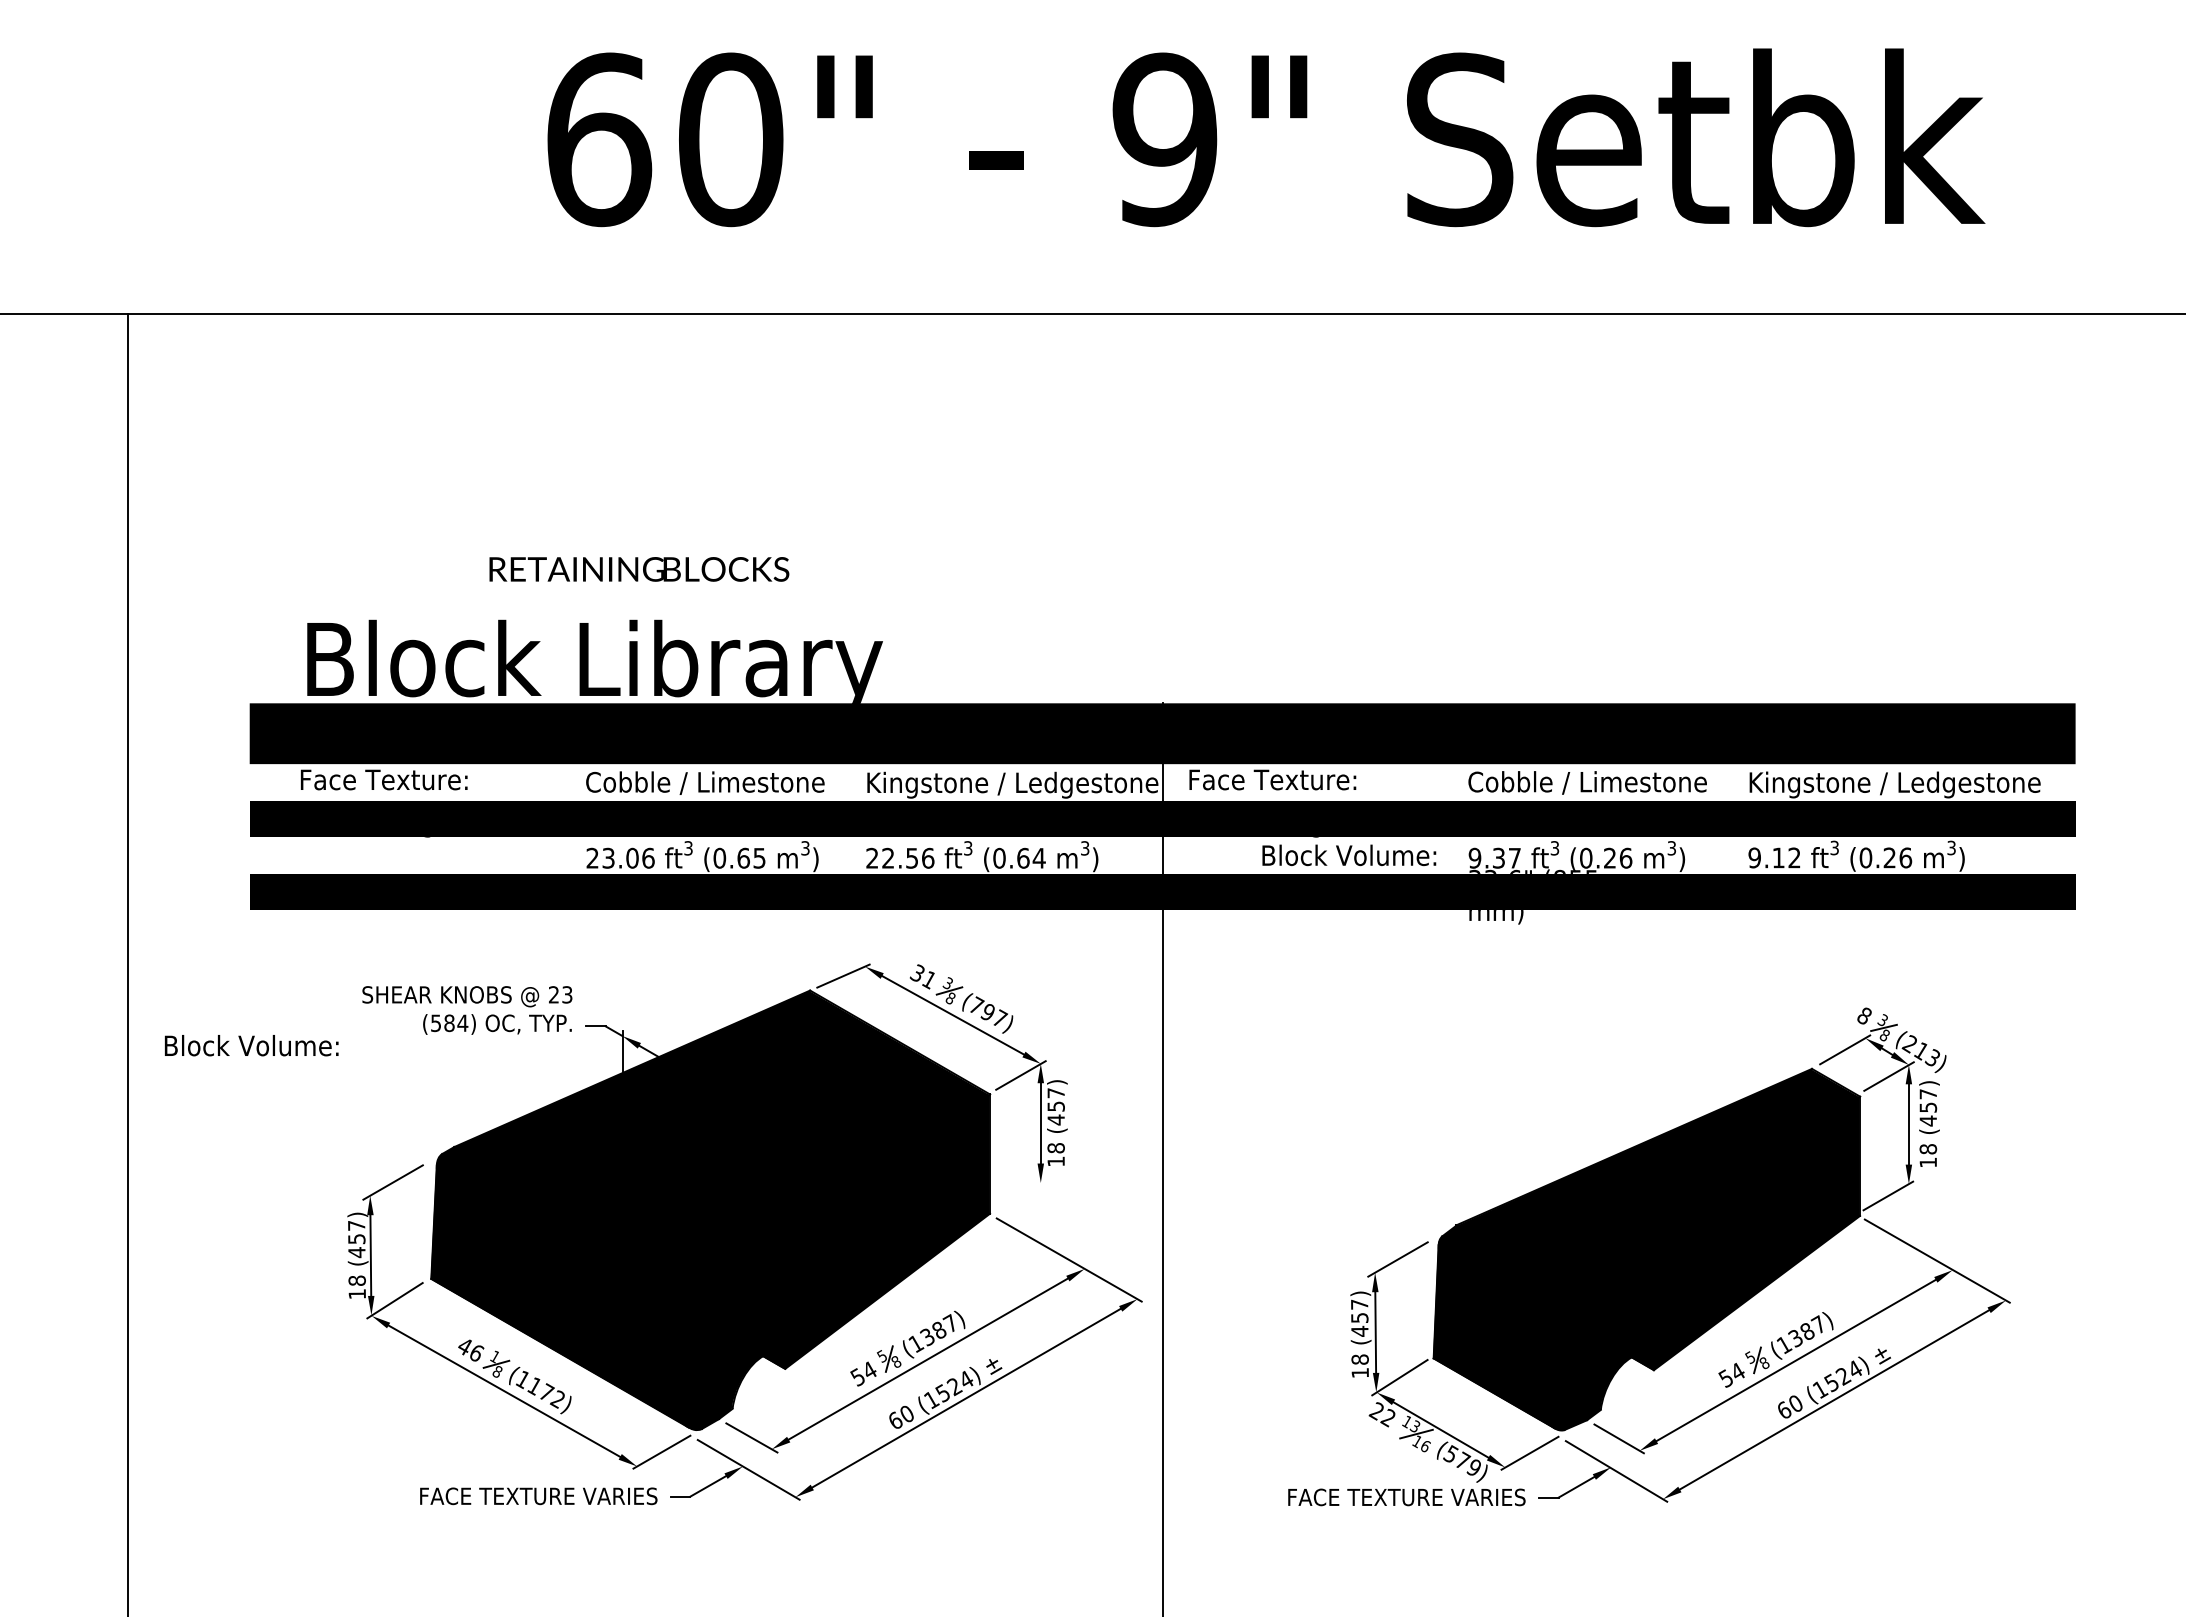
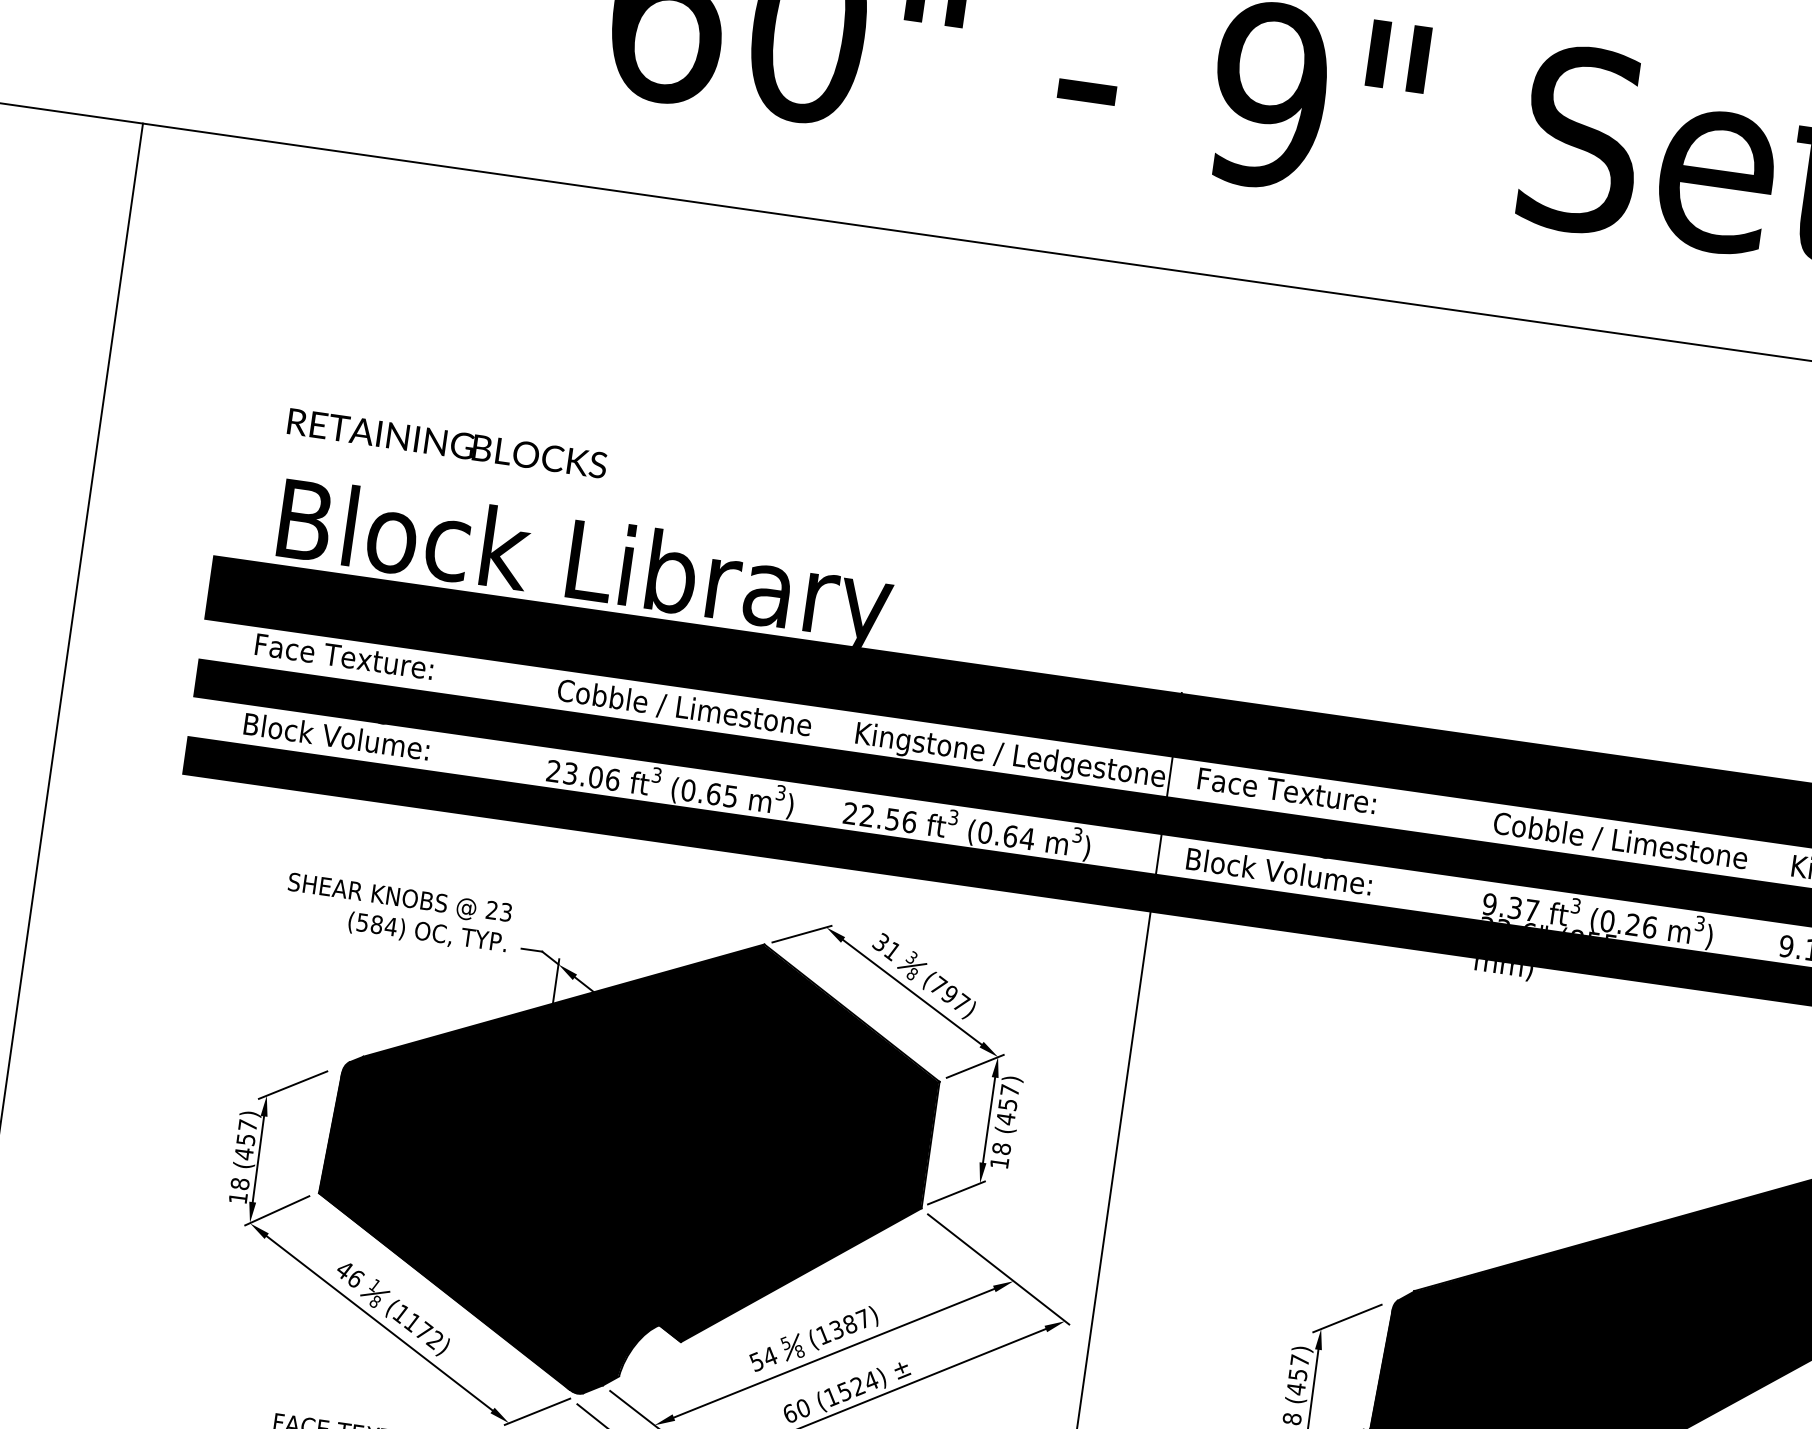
text: (639, 569) -> (447, 443), moved
text: (1349, 855) -> (1279, 871), moved
text: (251, 1045) -> (336, 736), moved
line: (1020, 1194) -> (956, 1192), added

